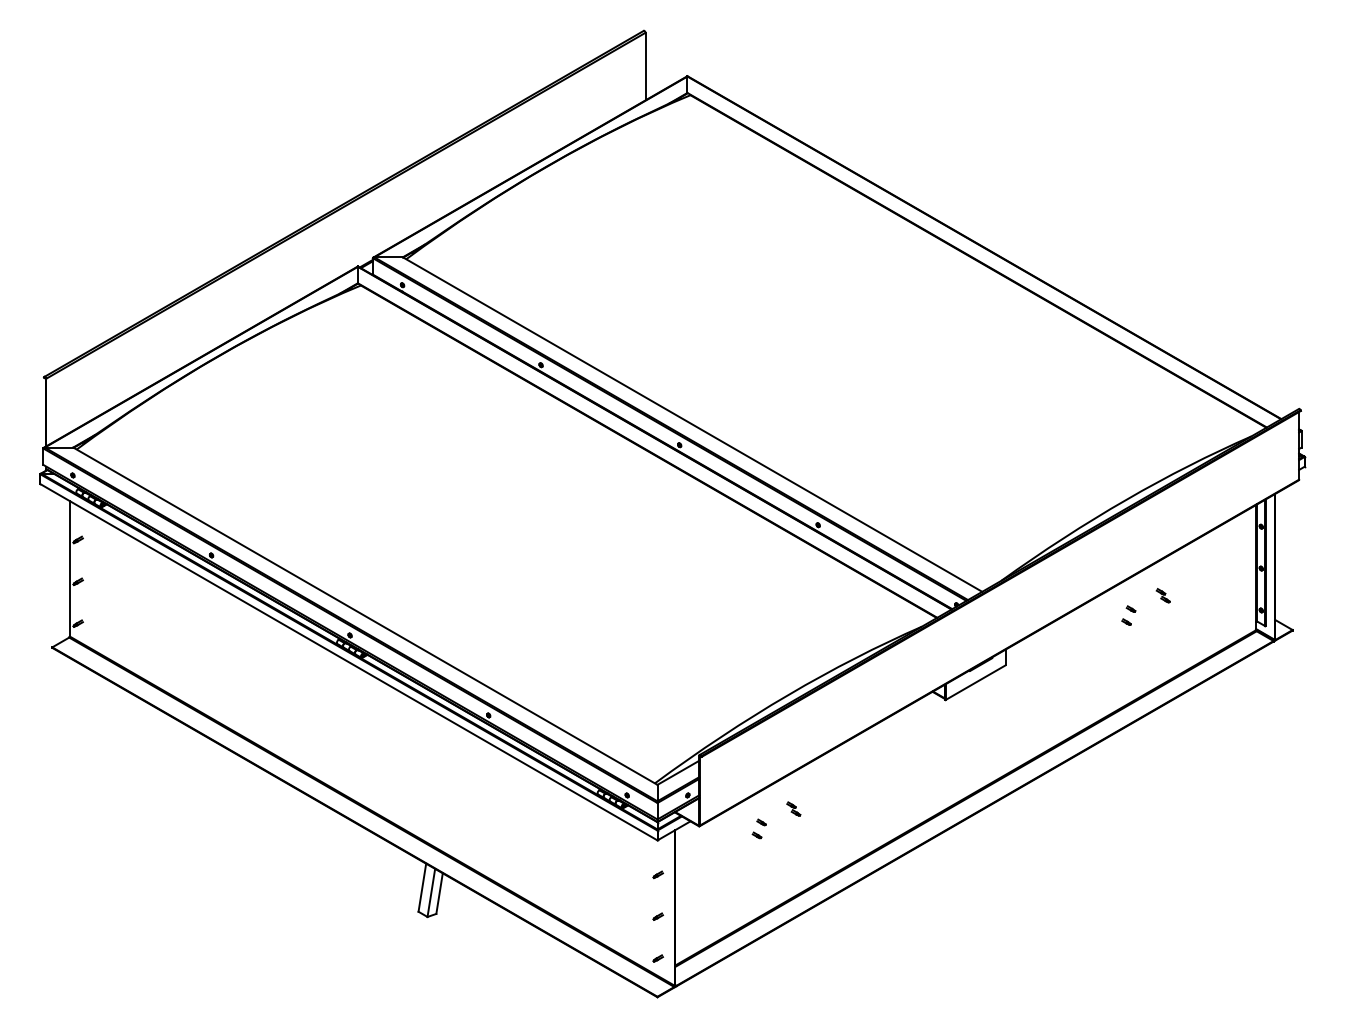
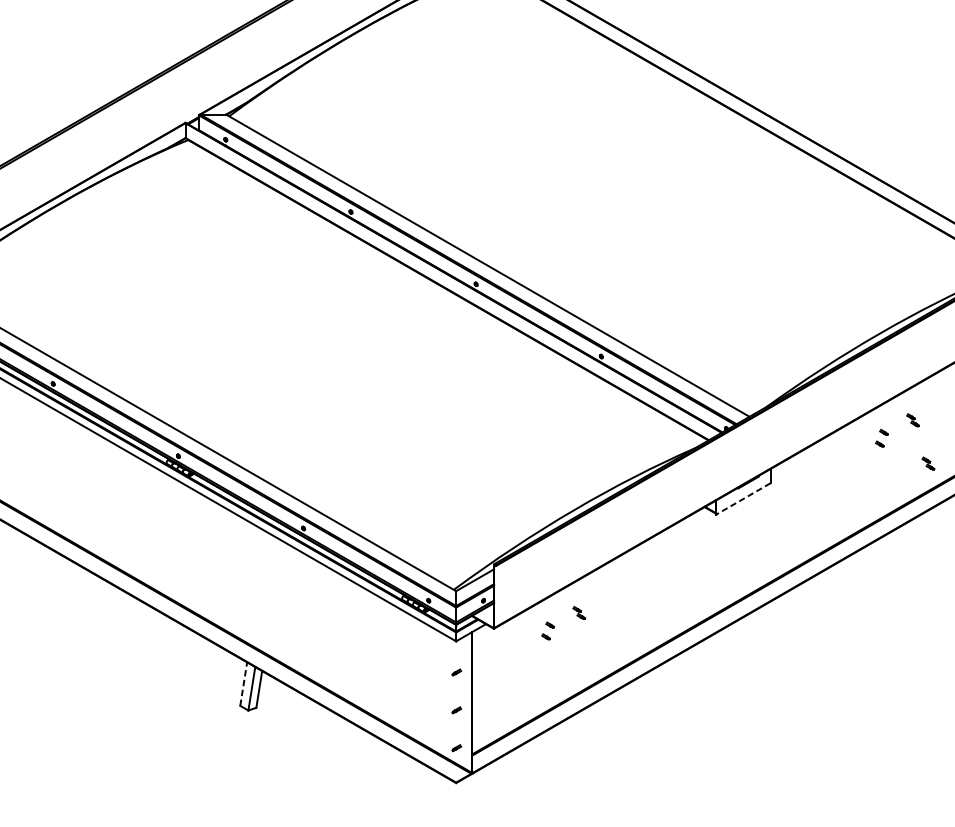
part: (1179, 643) -> (927, 463), added
line: (975, 682) -> (743, 498), solid -> dashed
line: (422, 887) -> (243, 683), solid -> dashed

